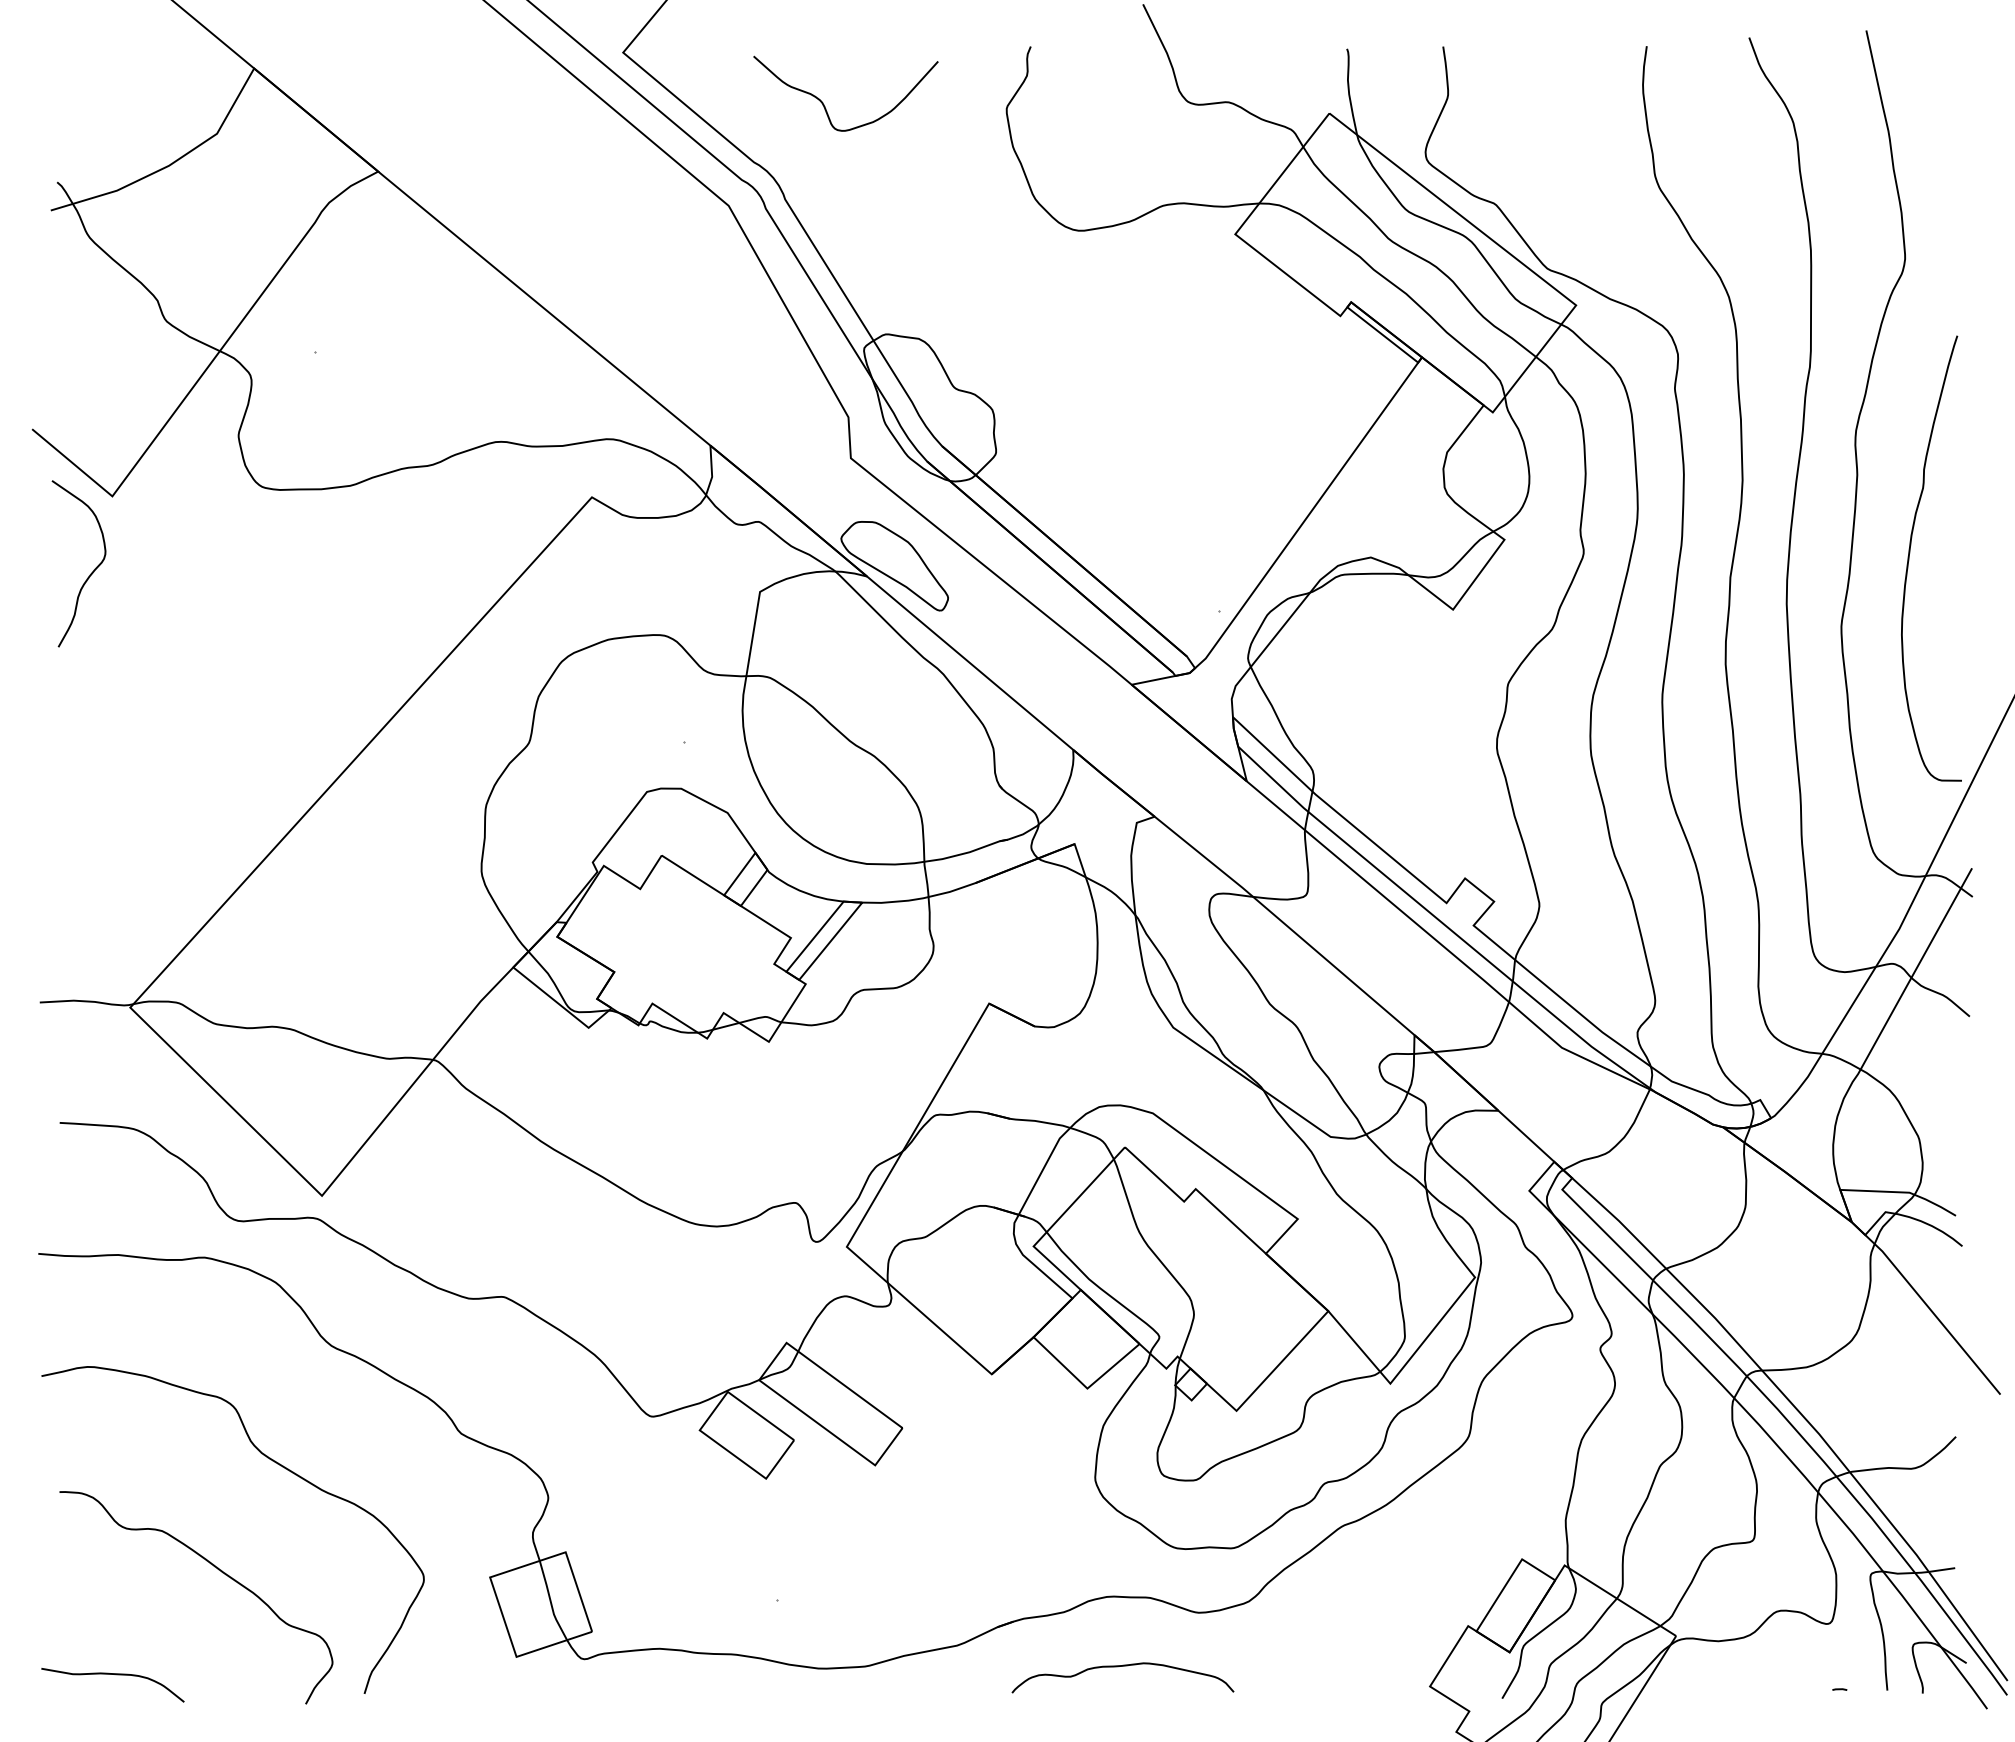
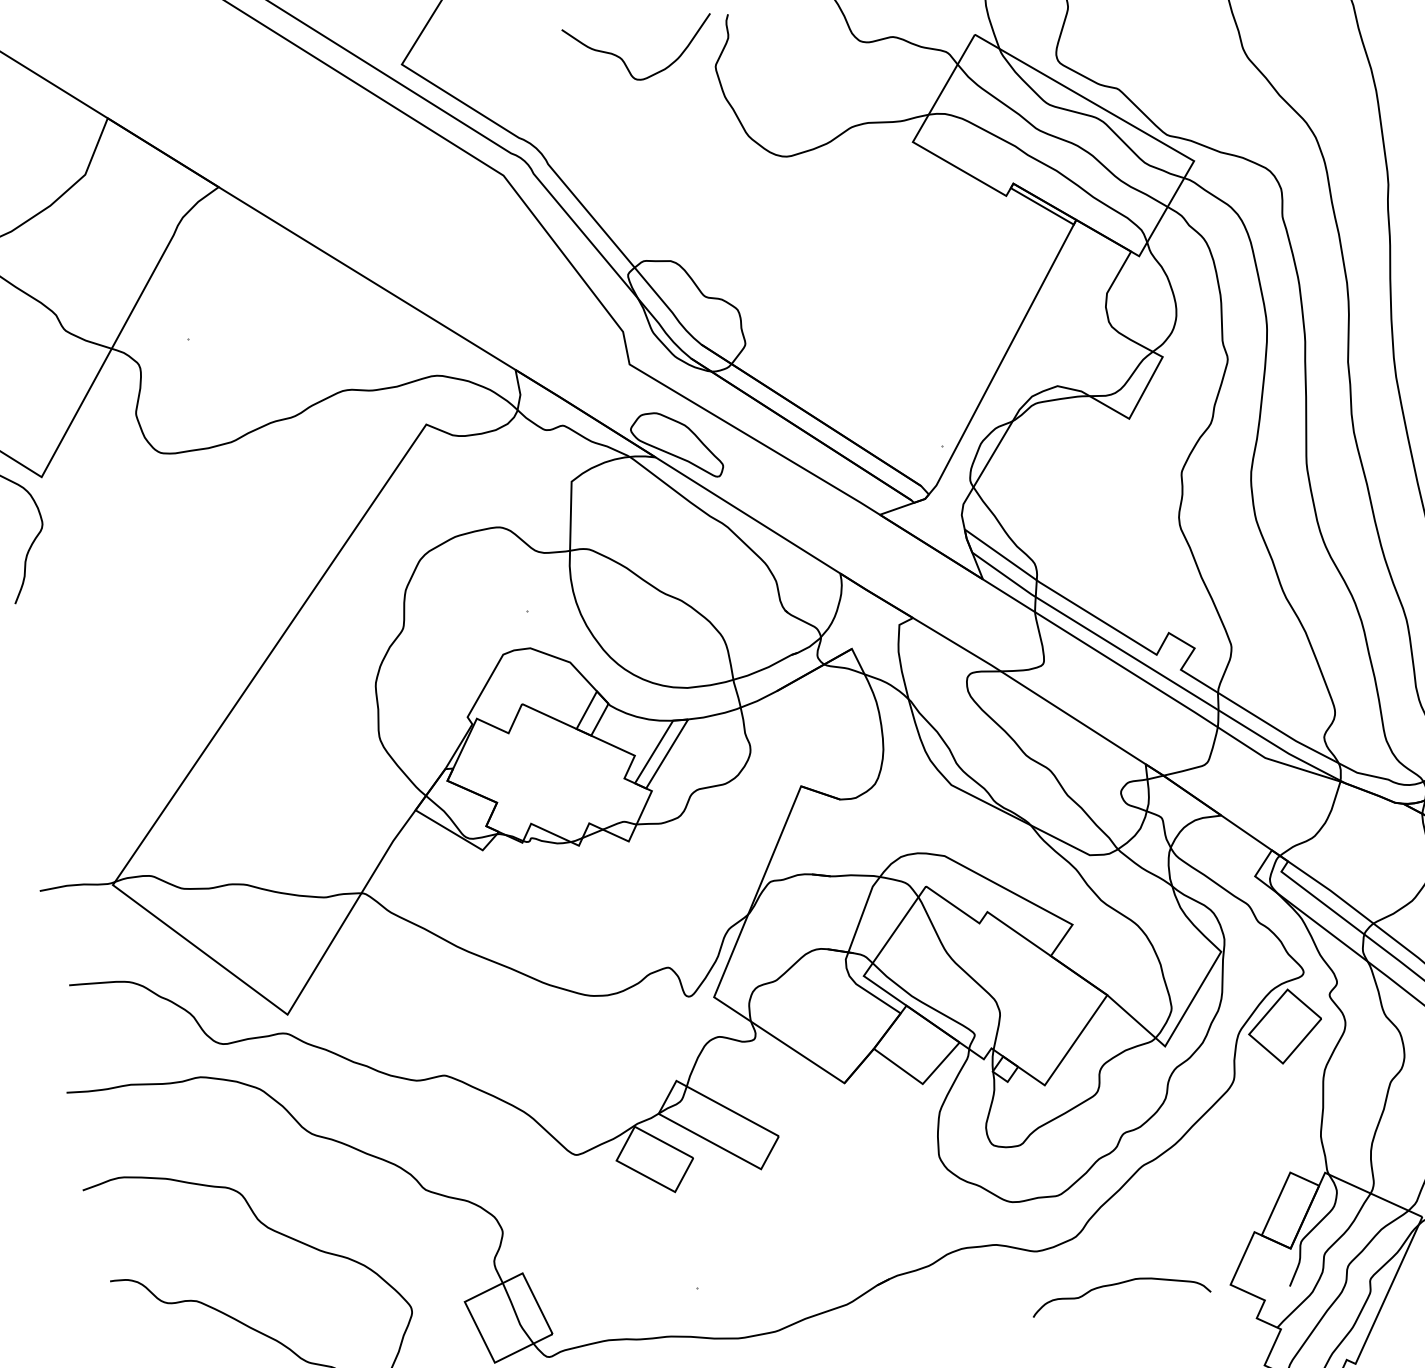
curve: (824, 104) -> (623, 60), moved
part: (1540, 1379) -> (1285, 1026), added
curve: (1118, 1667) -> (1115, 1285), moved

